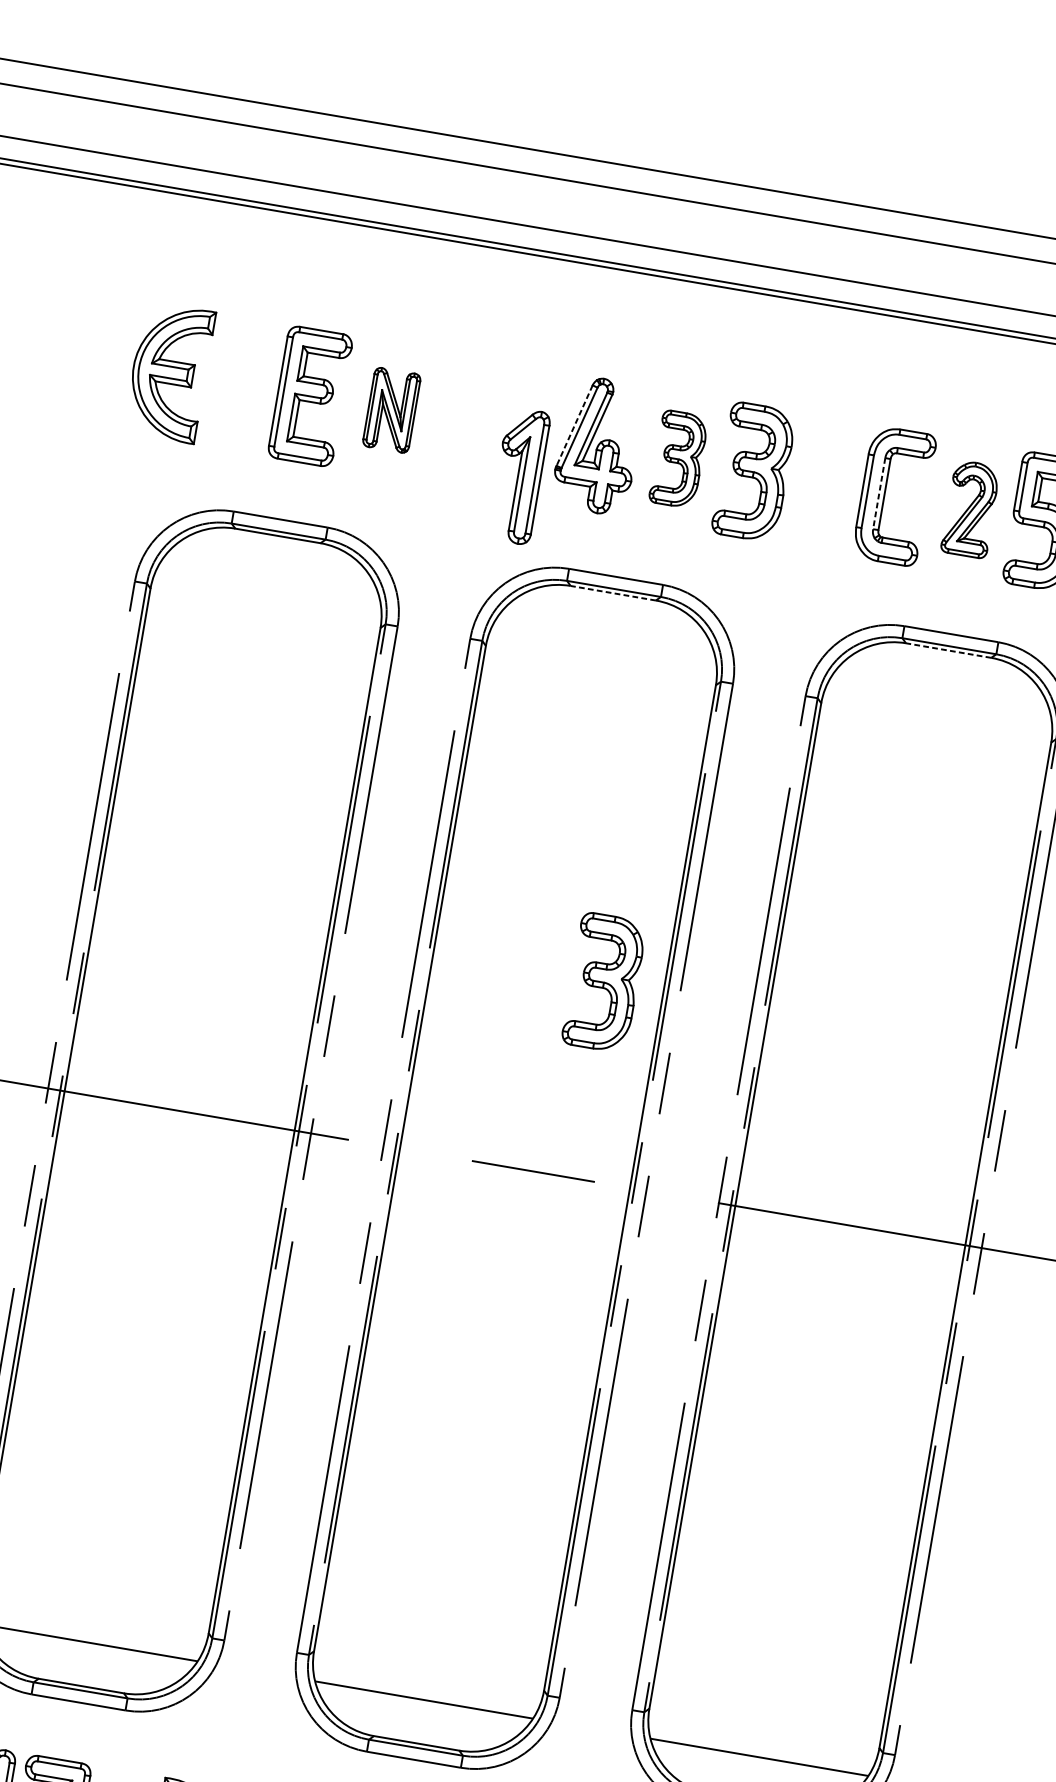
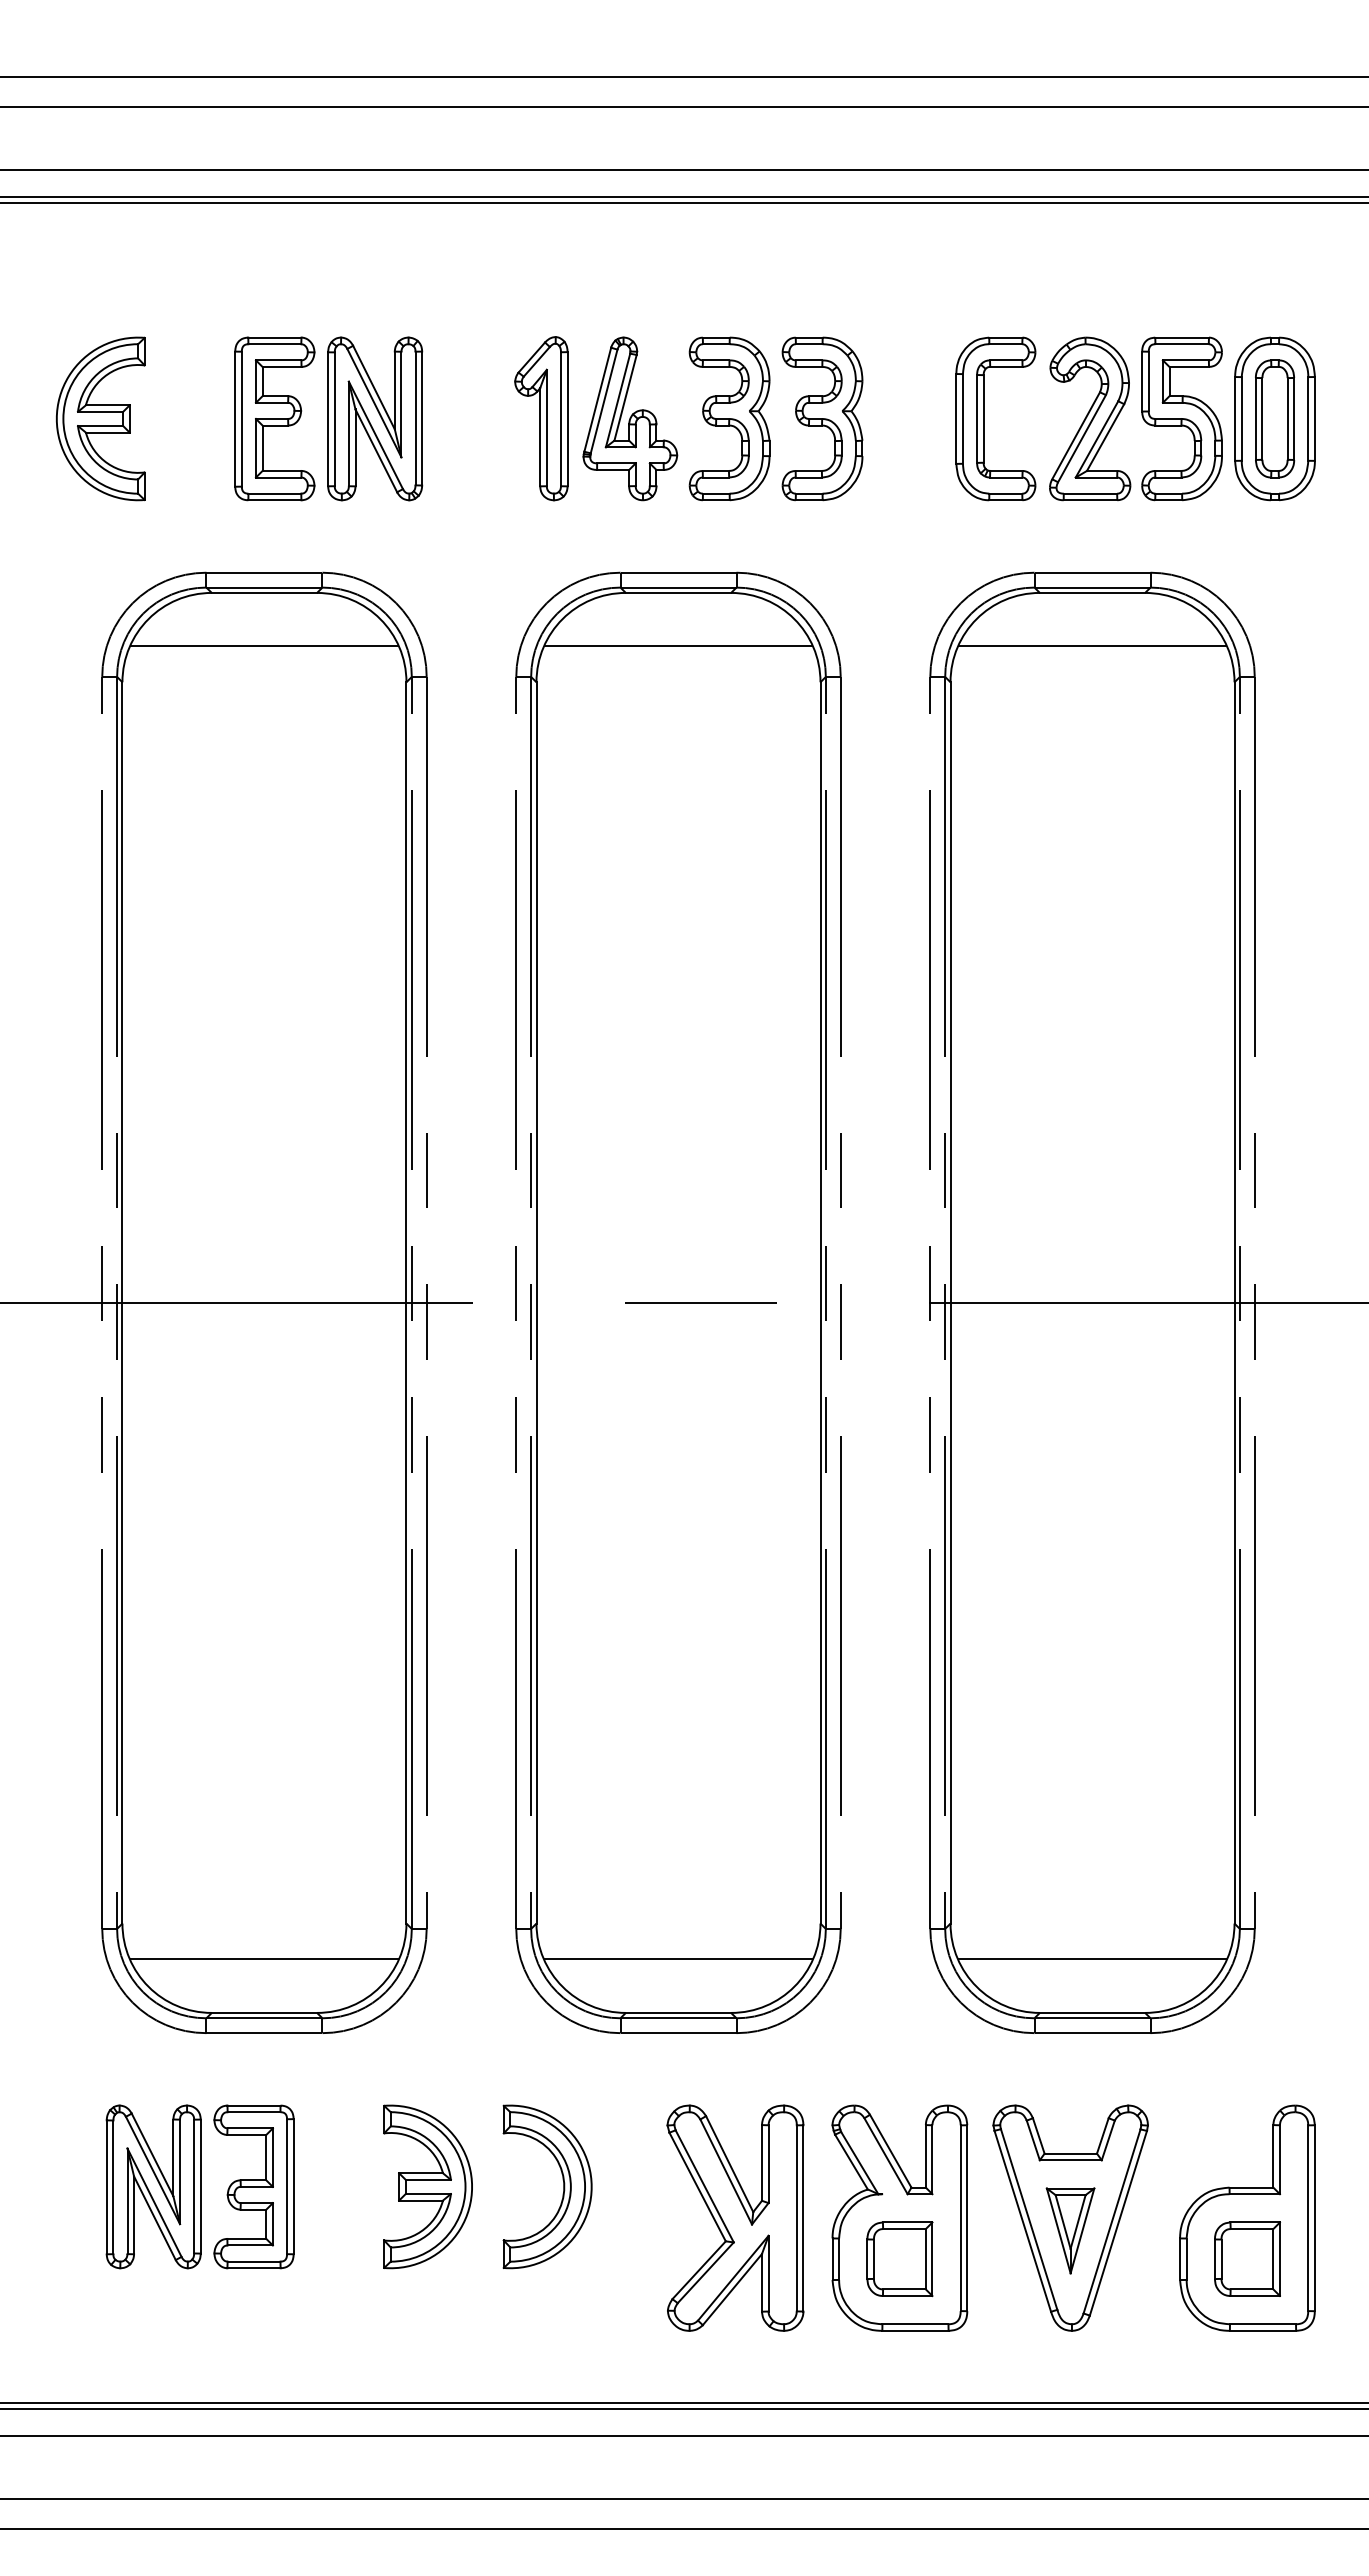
part: (392, 410) -> (375, 418), size x1.67
line: (574, 425) -> (597, 399), dashed -> solid
part: (678, 459) -> (729, 418), size x1.43
part: (519, 475) -> (541, 418), moved
line: (879, 493) -> (977, 418), dashed -> solid
part: (971, 509) -> (1090, 418), size x1.43
line: (270, 579) -> (264, 646), added
line: (613, 592) -> (678, 592), dashed -> solid
line: (605, 636) -> (678, 646), added
line: (948, 650) -> (1092, 592), dashed -> solid
line: (941, 693) -> (1092, 646), added
part: (604, 982) -> (747, 1061), removed

